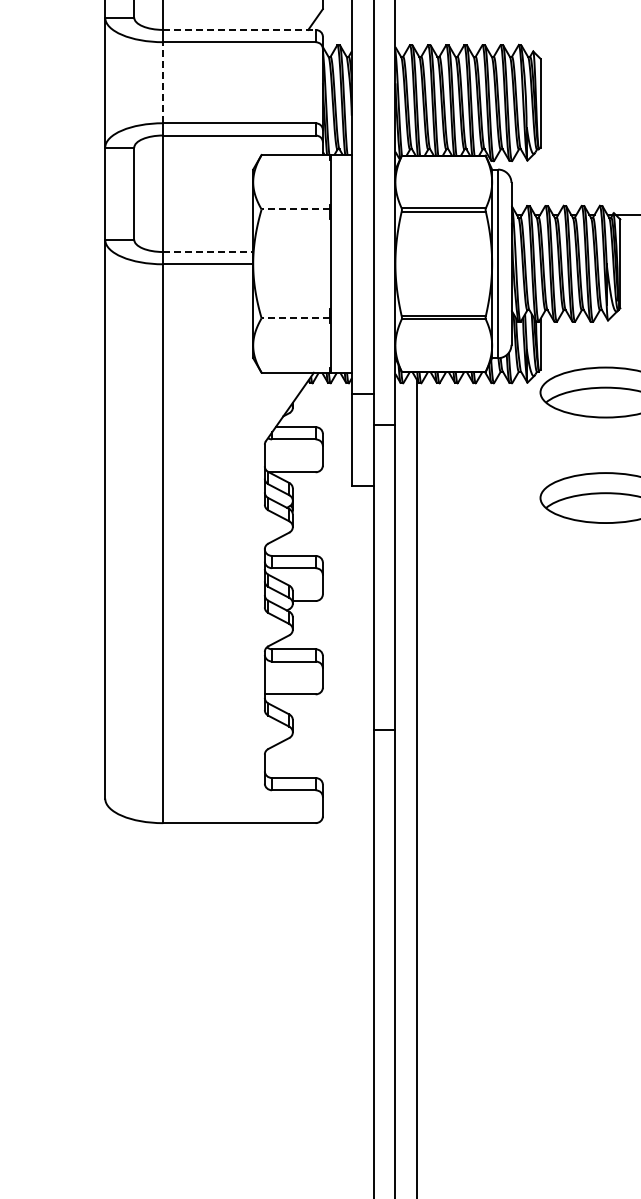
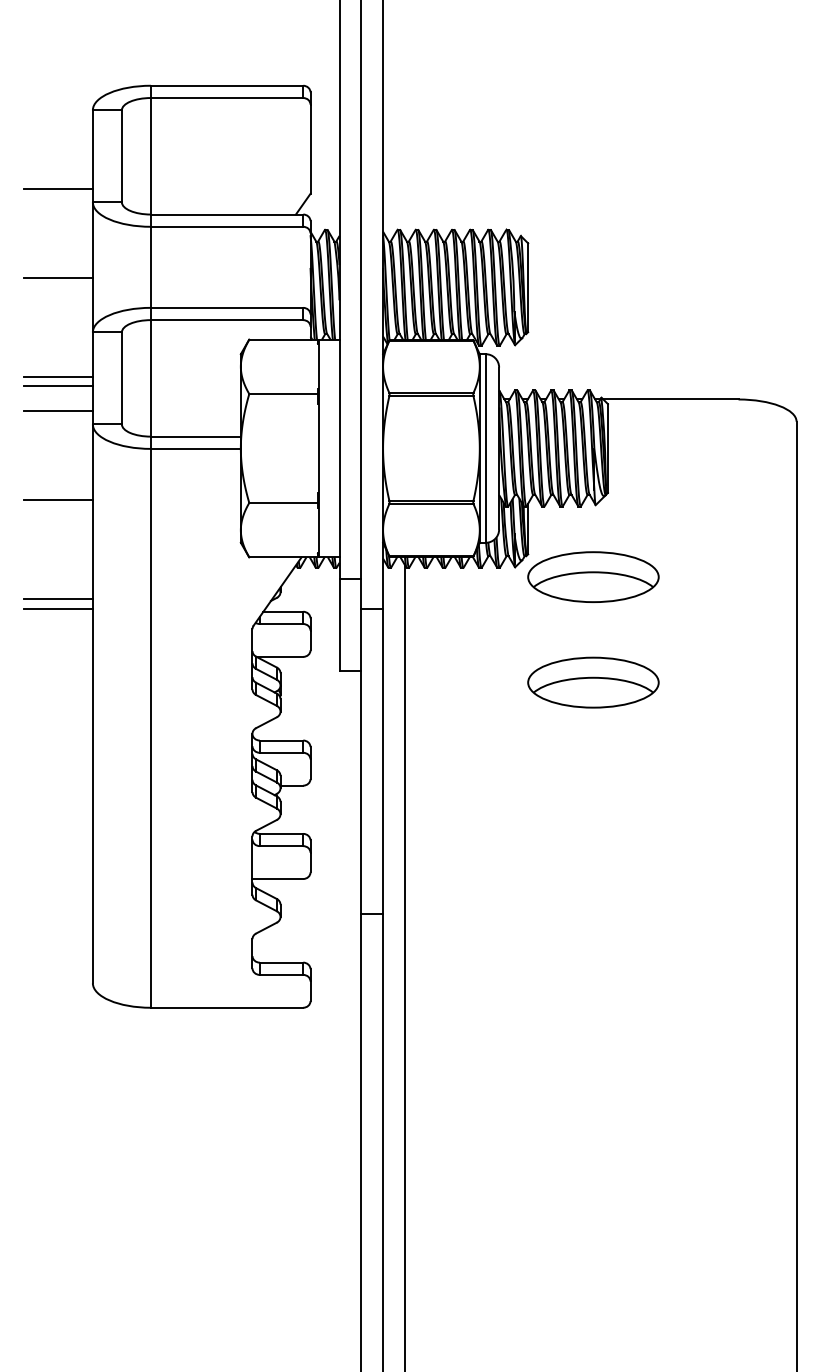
line: (70, 4) -> (58, 189), added
line: (239, 29) -> (227, 214), dashed -> solid
line: (162, 82) -> (150, 267), dashed -> solid
line: (70, 93) -> (58, 278), added
line: (70, 192) -> (58, 377), added
line: (70, 201) -> (58, 386), added
line: (295, 209) -> (283, 394), dashed -> solid
line: (70, 226) -> (58, 411), added
line: (207, 251) -> (195, 436), dashed -> solid
line: (70, 315) -> (58, 500), added
line: (295, 317) -> (283, 502), dashed -> solid
line: (70, 414) -> (58, 599), added
line: (70, 423) -> (58, 608), added

